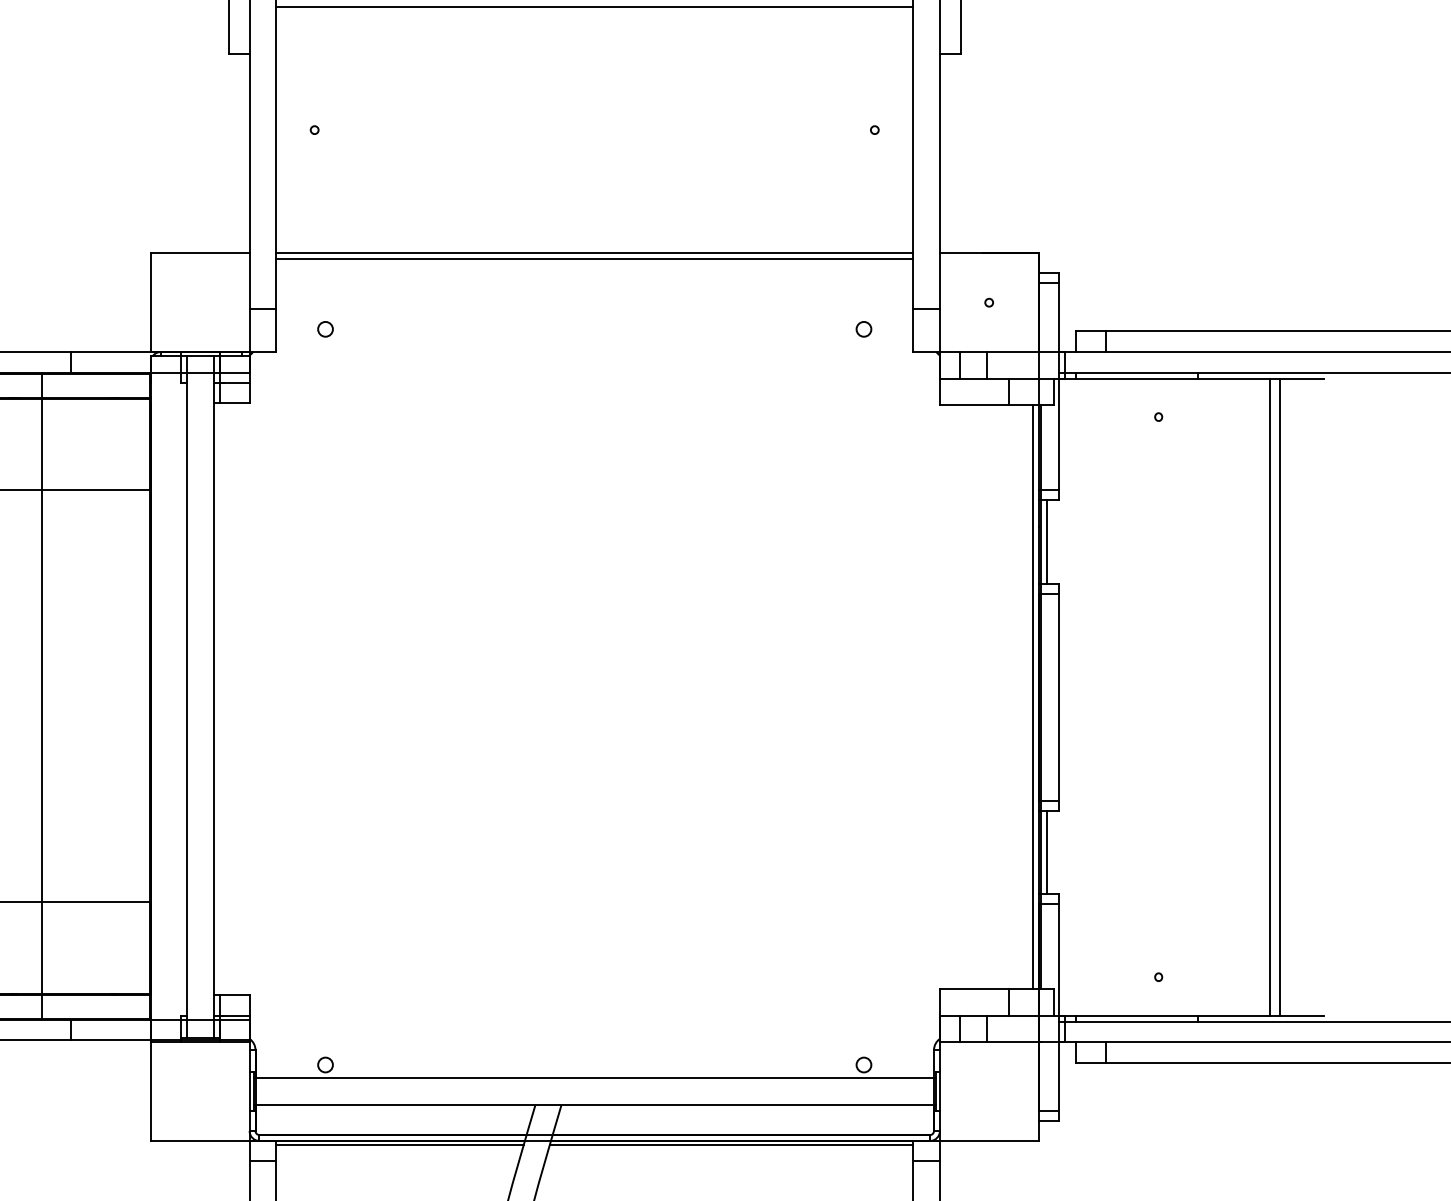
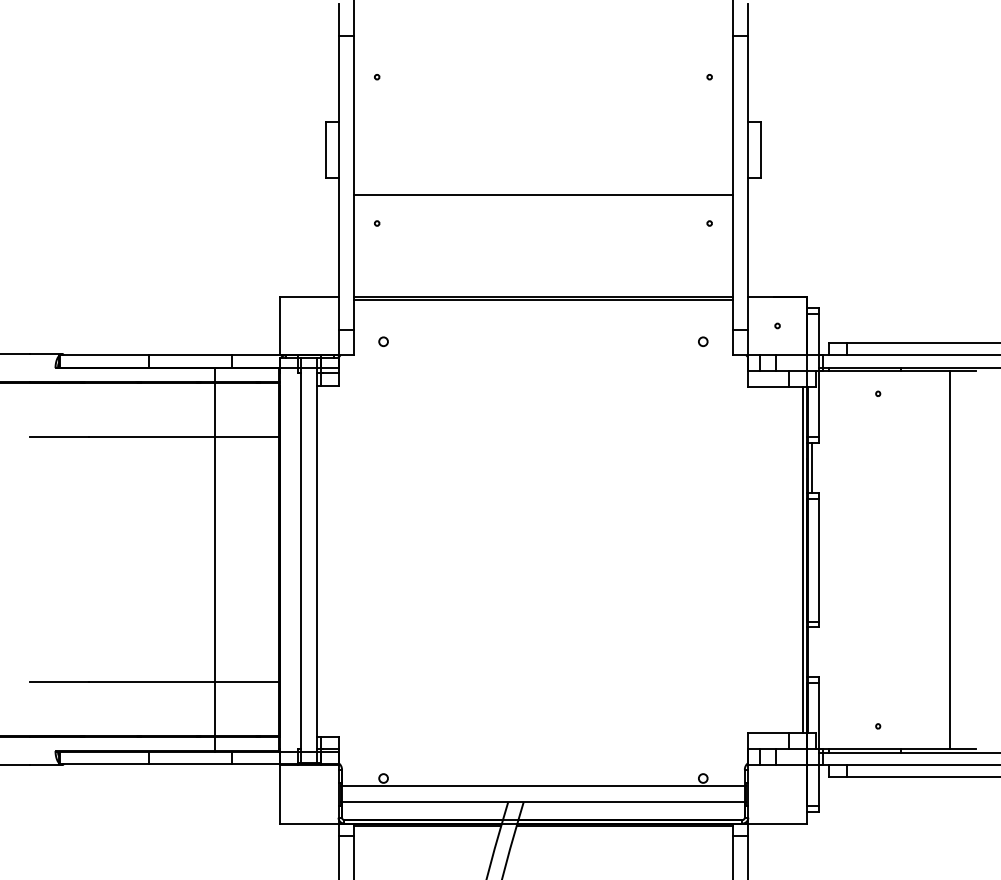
line: (594, 7) -> (543, 195), moved
line: (1270, 697) -> (944, 560), removed
line: (1048, 852) -> (812, 652), removed

